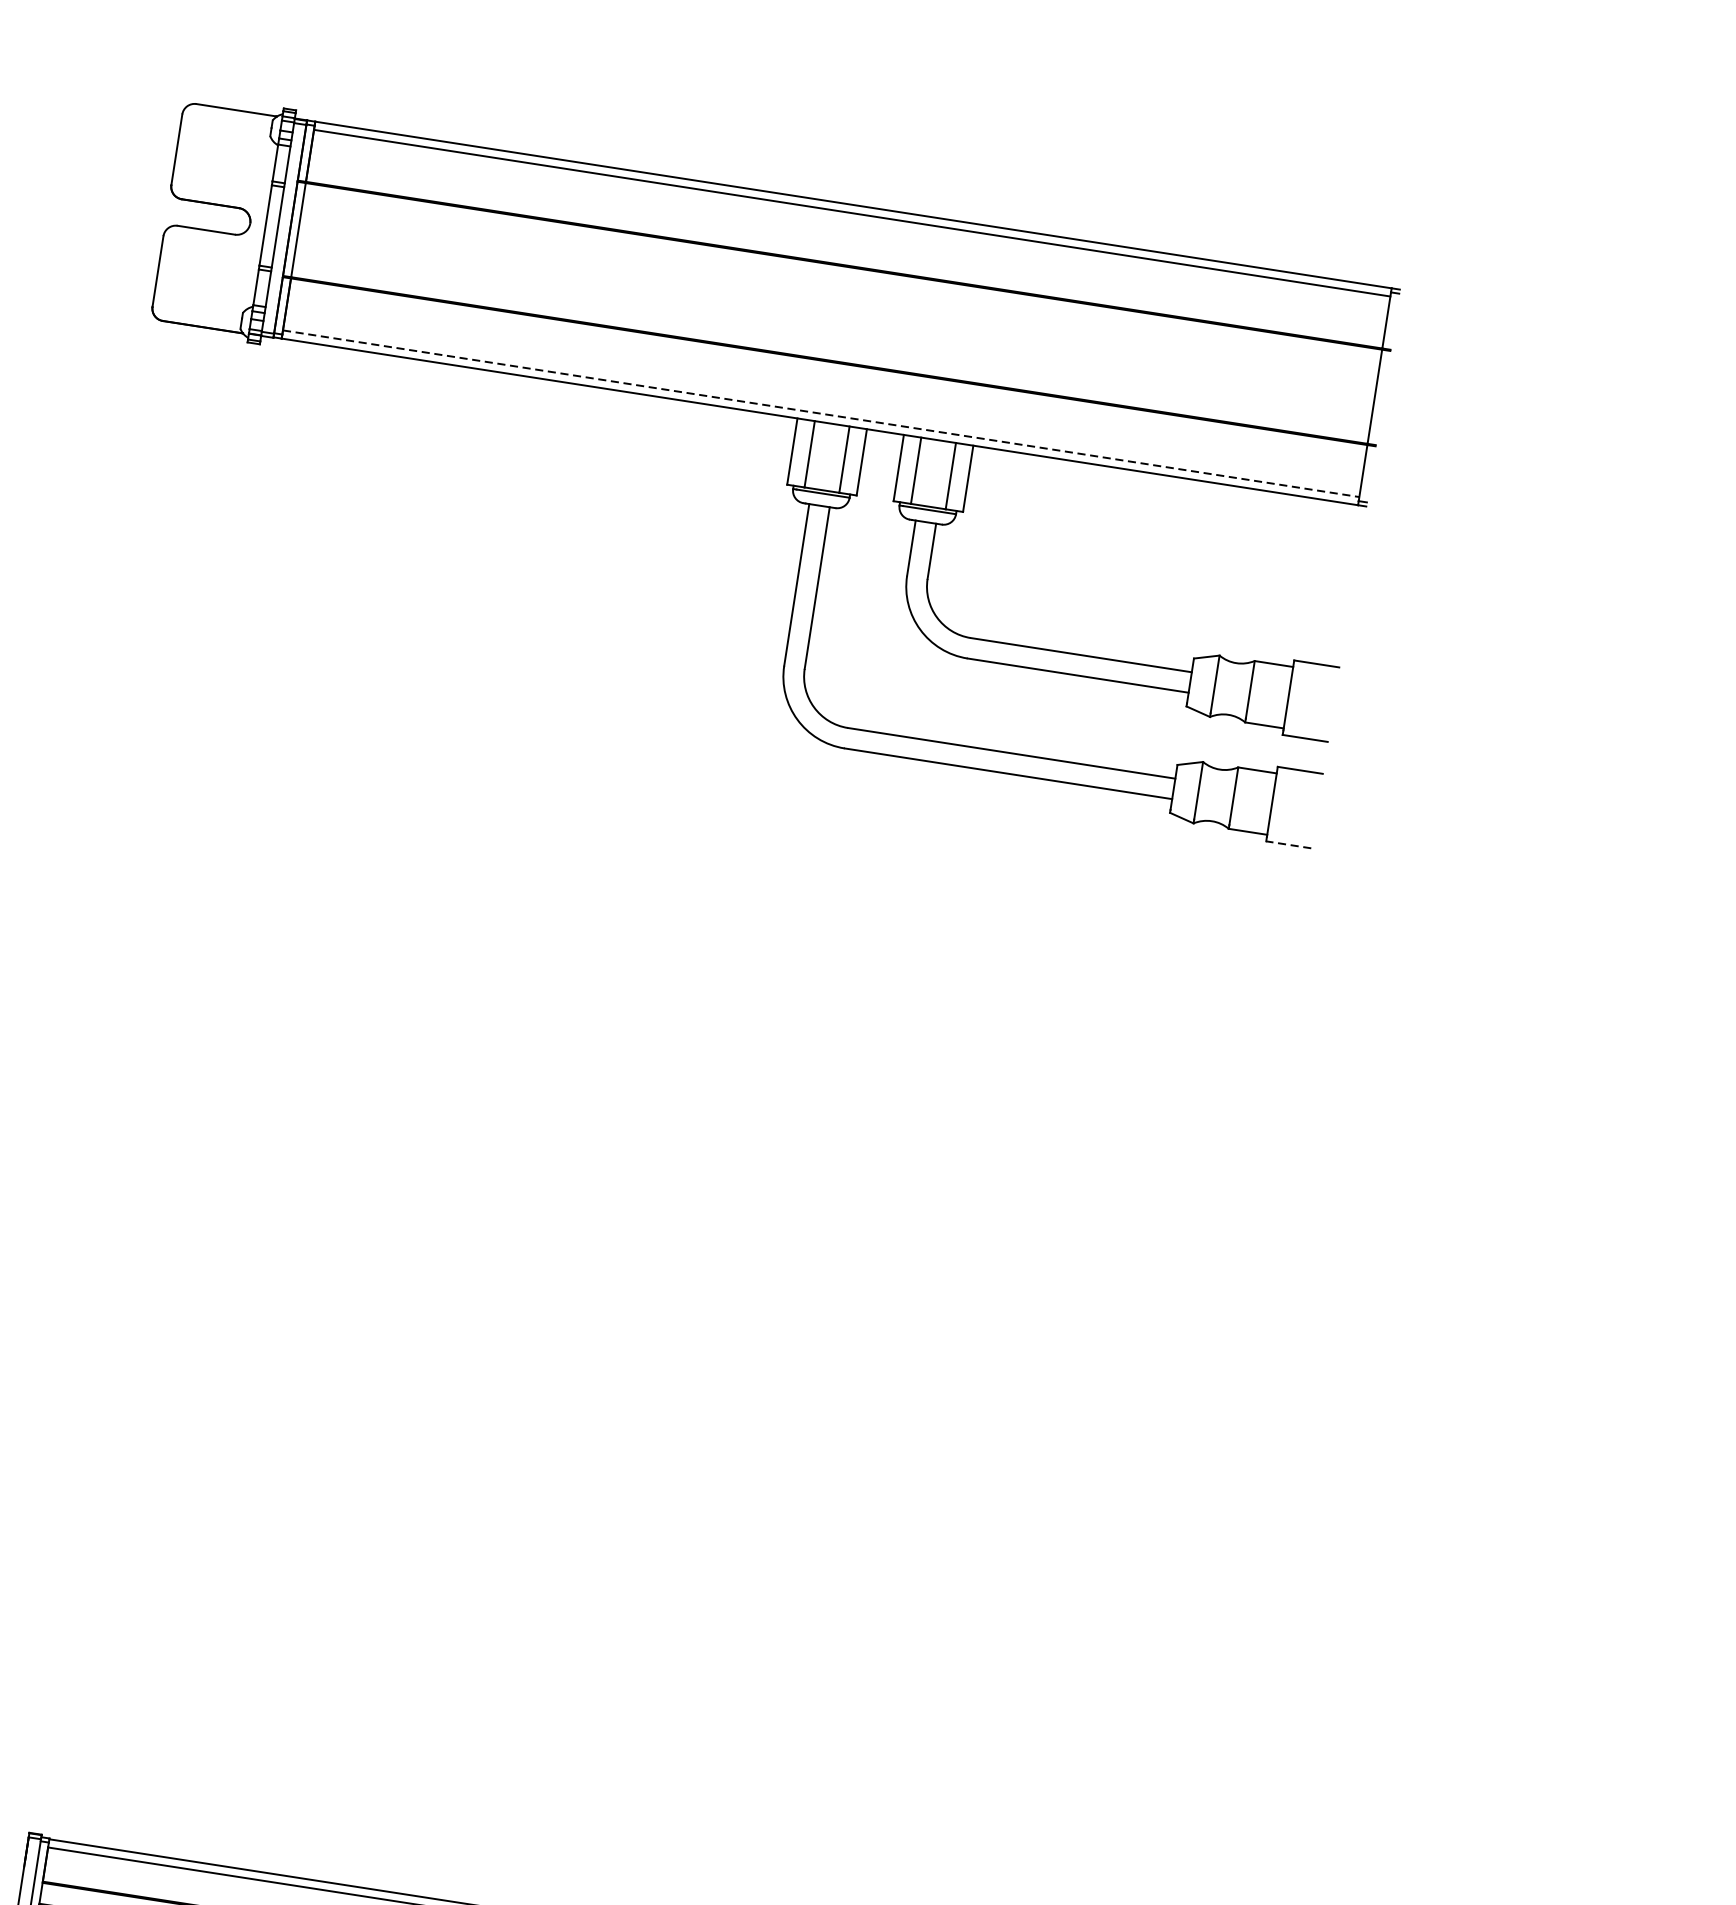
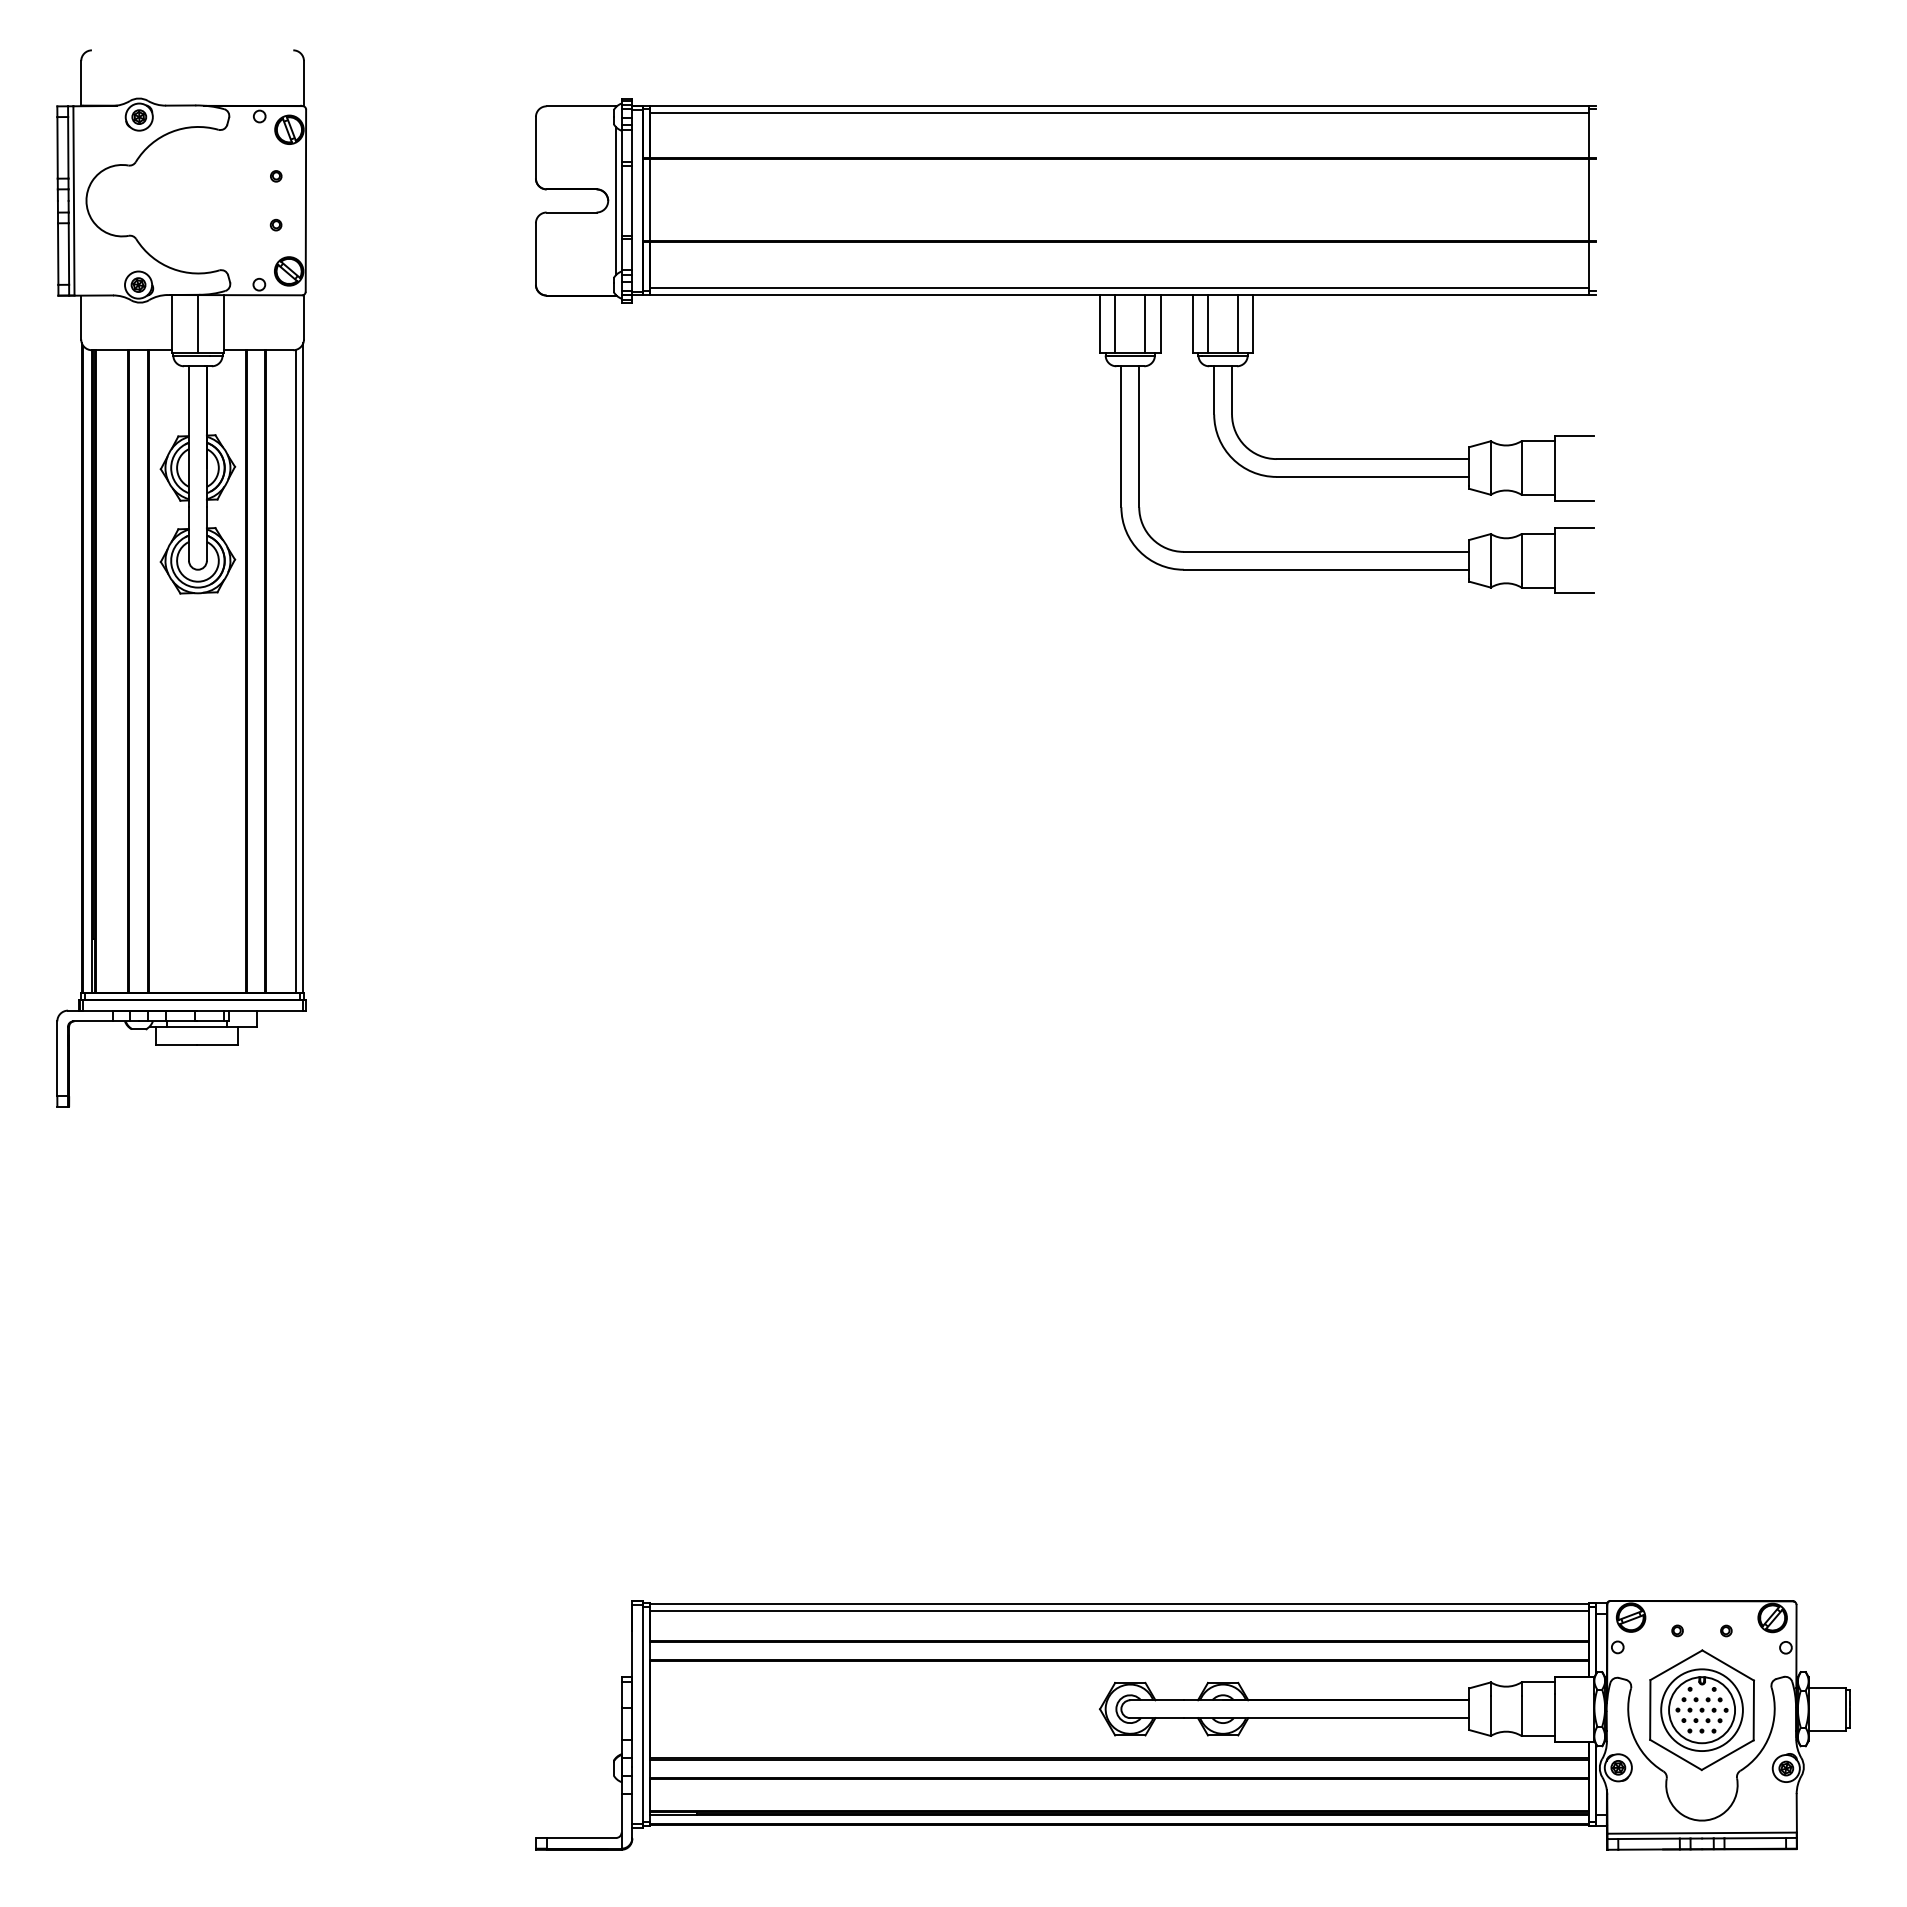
line: (259, 224) -> (616, 200), added
line: (822, 413) -> (1120, 287), dashed -> solid
line: (1288, 844) -> (1574, 593), dashed -> solid

